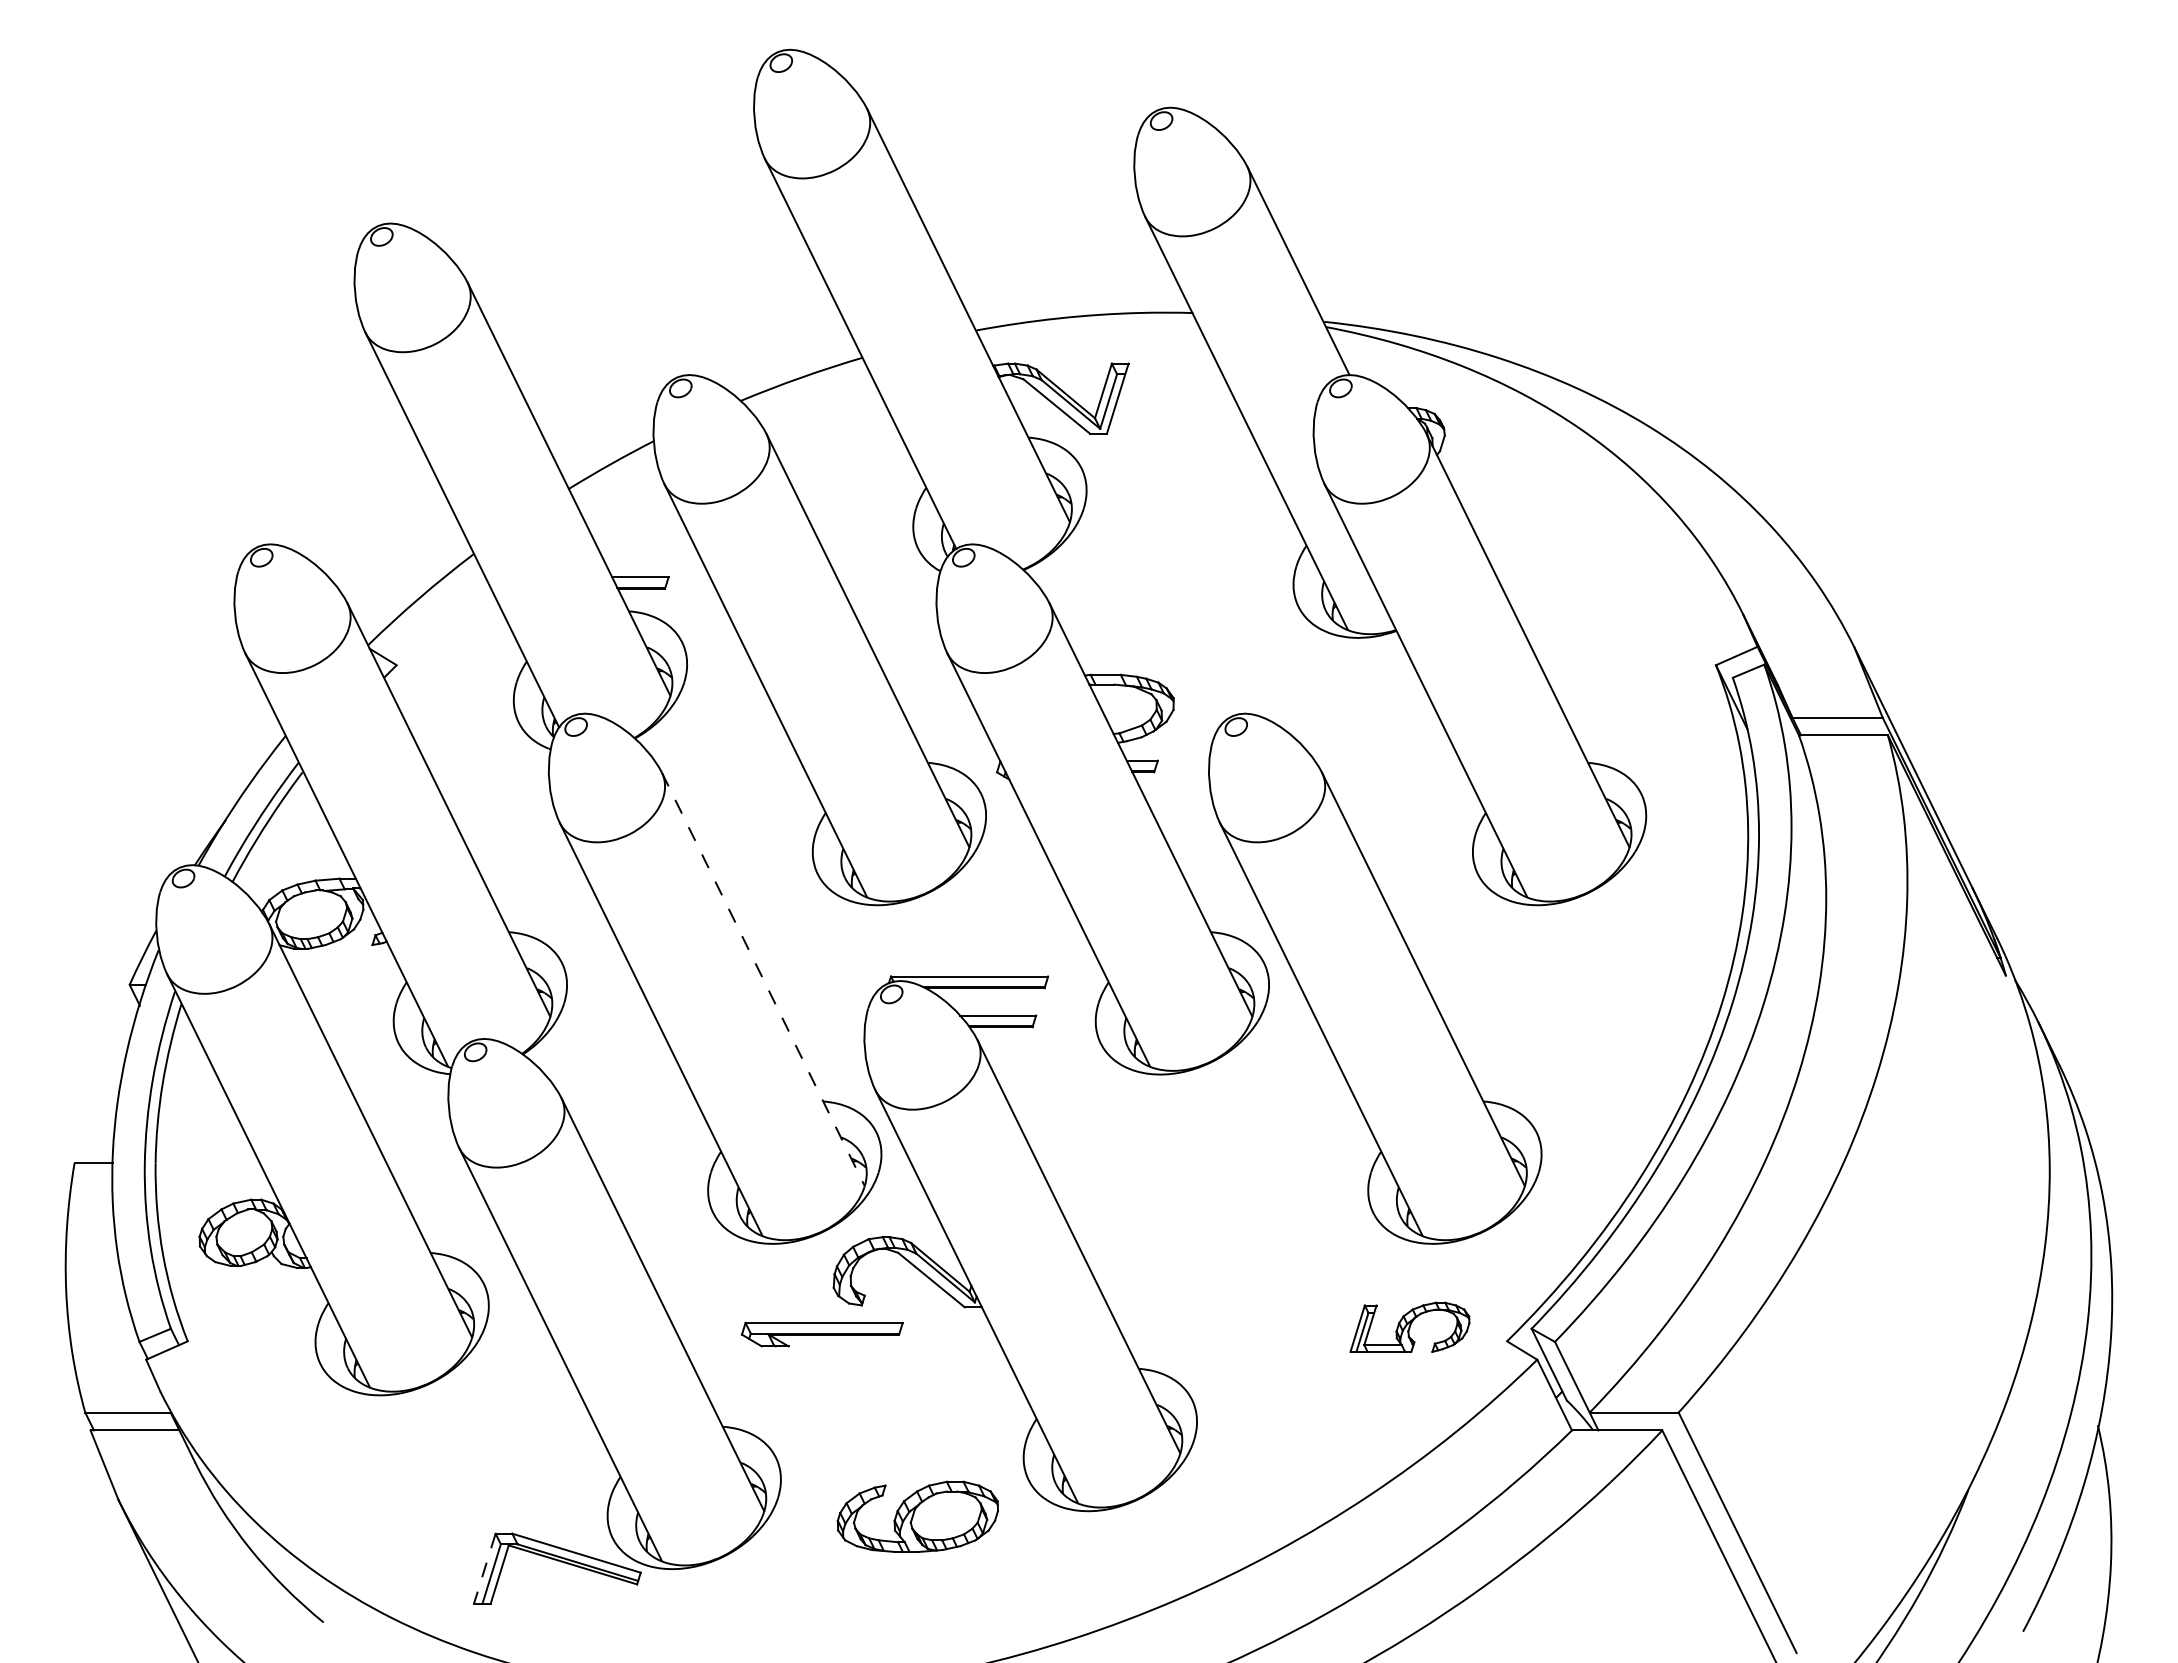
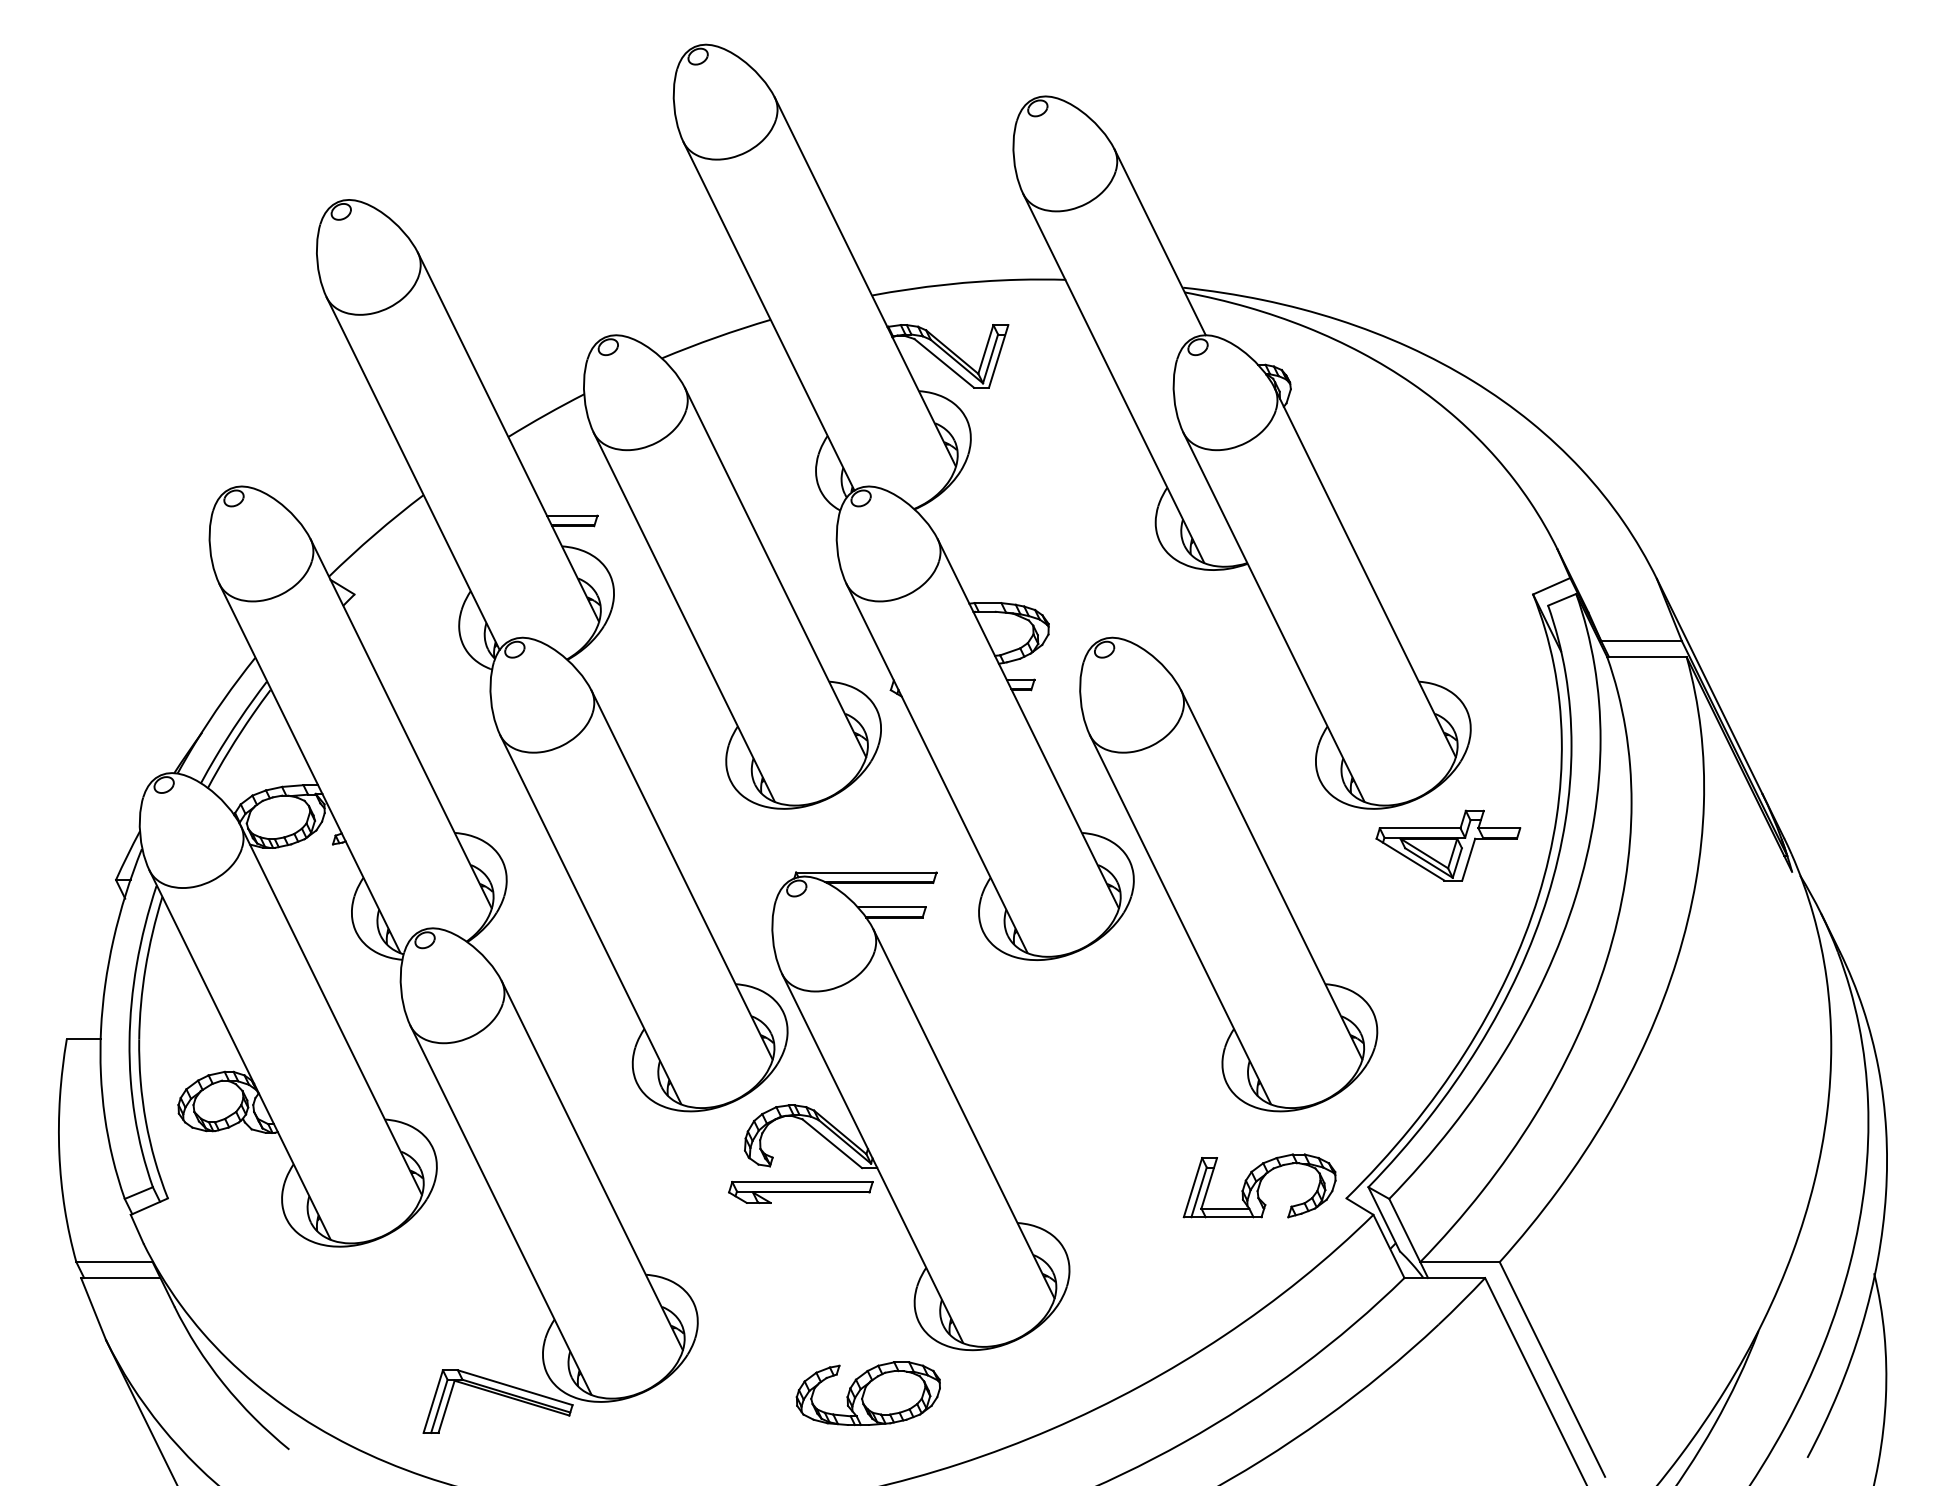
part: (1620, 946) -> (1447, 845), added
line: (763, 979) -> (682, 875), dashed -> solid
part: (1409, 1327) -> (1259, 1186), size x1.43
part: (821, 1334) -> (800, 1192), moved
part: (917, 1516) -> (868, 1393), moved
line: (484, 1568) -> (433, 1401), dashed -> solid

